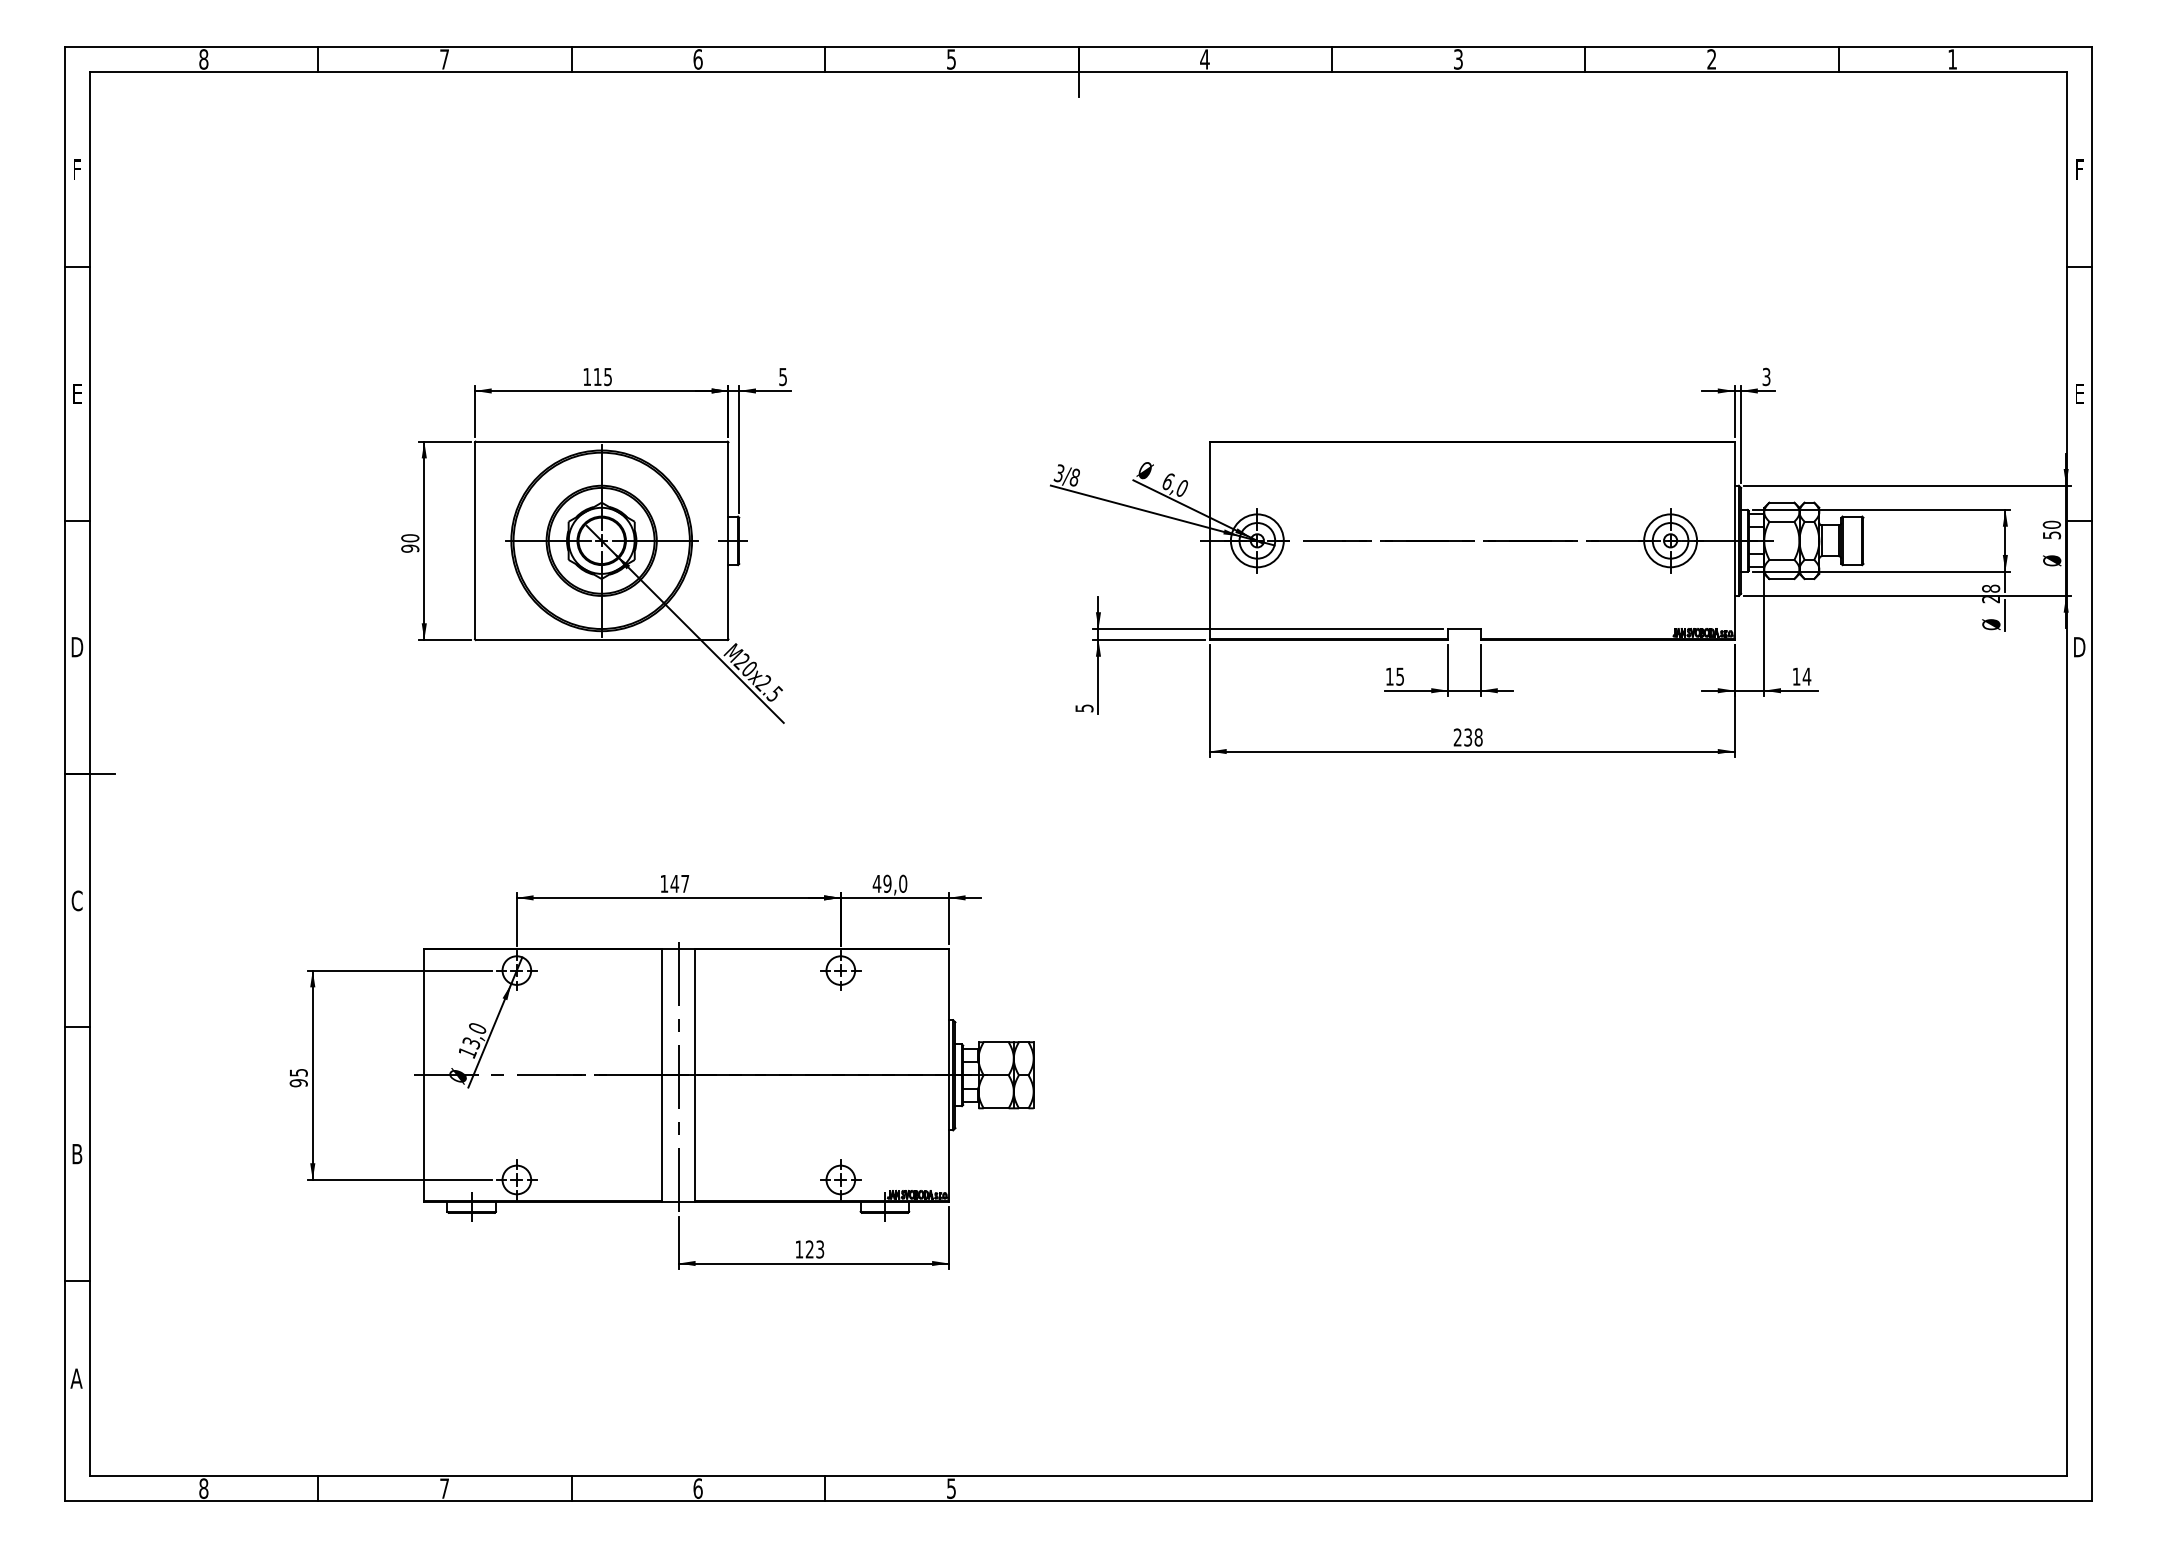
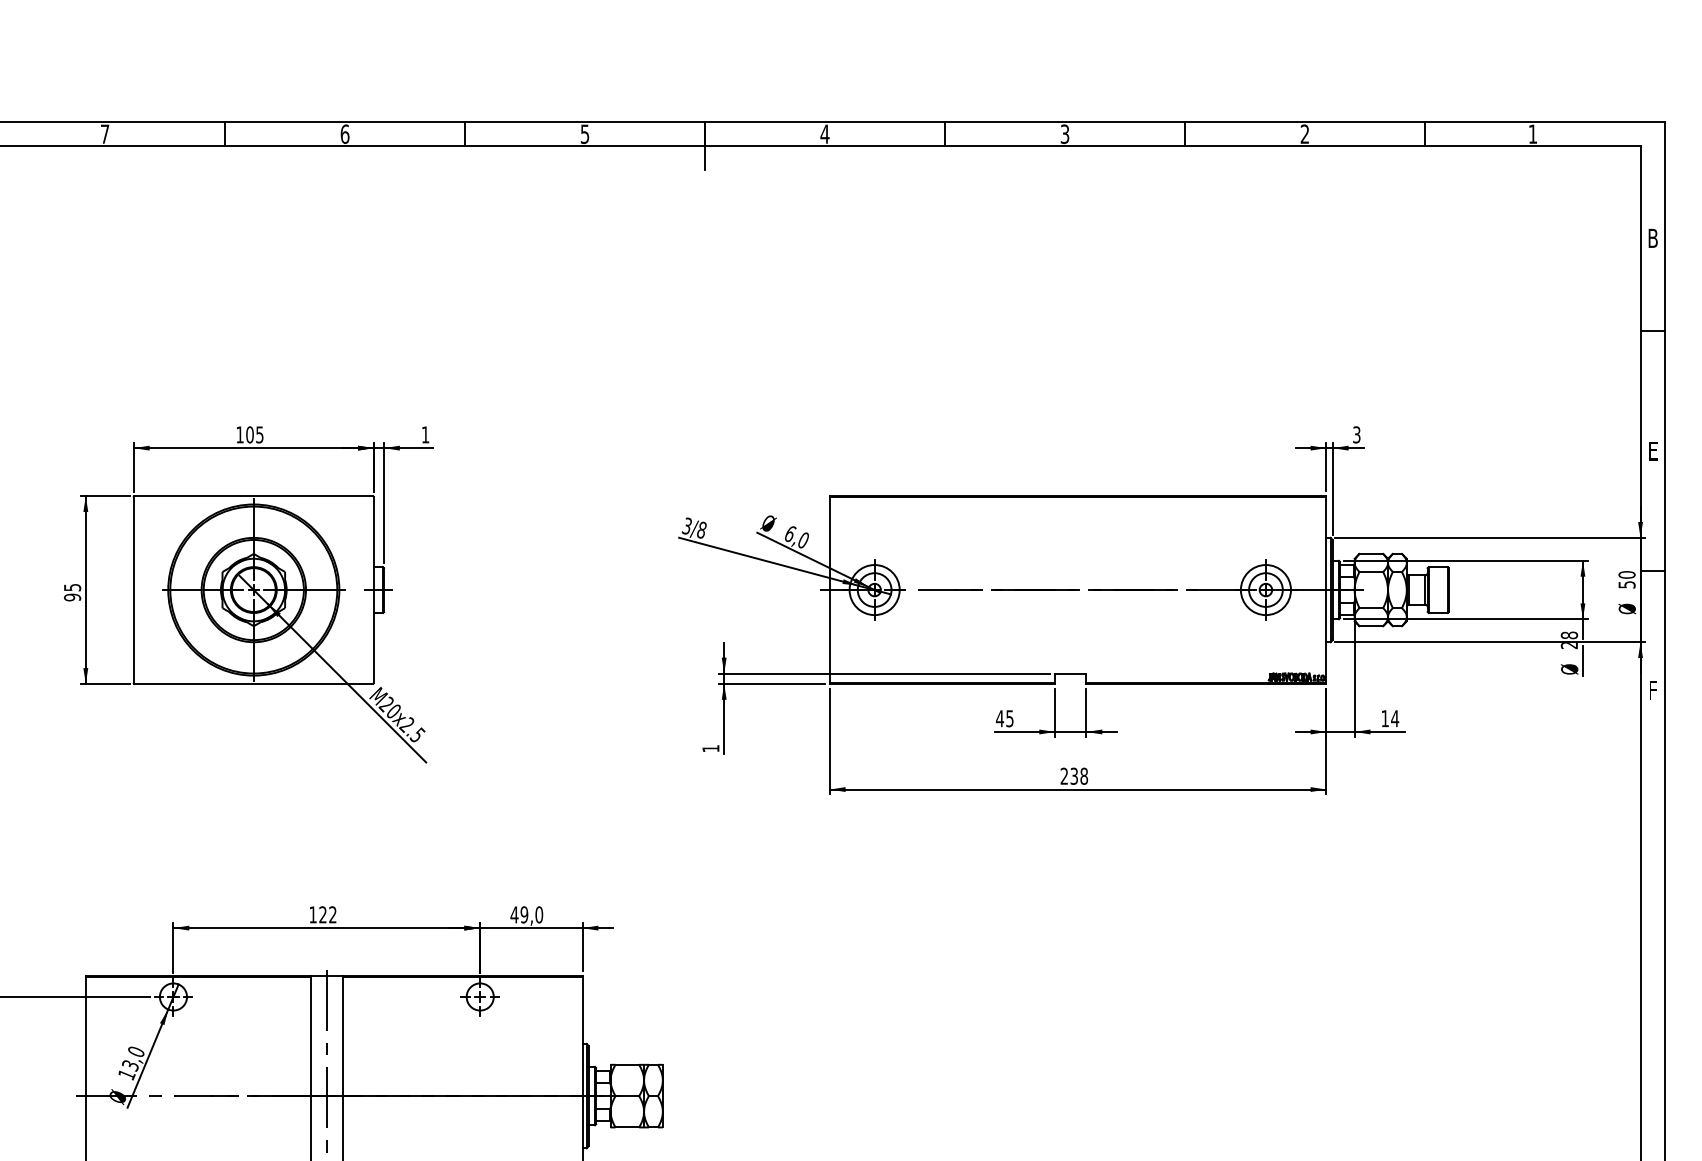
text: (2079, 169) -> (1653, 238), F -> B
text: (597, 376) -> (249, 434), 115 -> 105
text: (782, 377) -> (425, 435), 5 -> 1
text: (410, 538) -> (72, 587), 90 -> 95
text: (2079, 647) -> (1653, 691), D -> F
text: (1389, 676) -> (999, 718), 15 -> 45
text: (1084, 708) -> (710, 748), 5 -> 1
text: (679, 883) -> (327, 914), 147 -> 122

